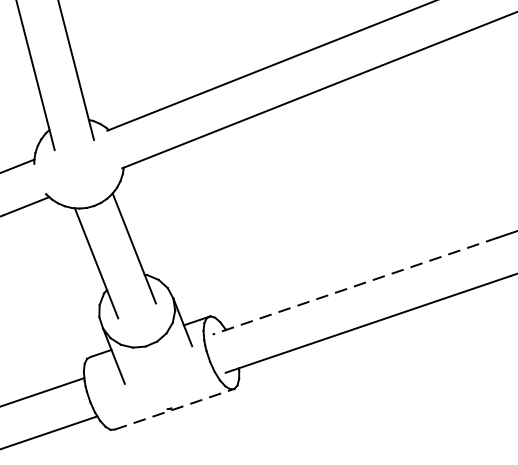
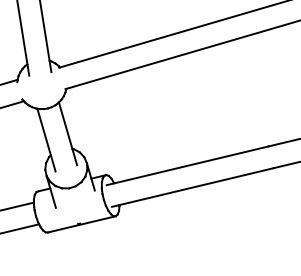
line: (354, 285) -> (187, 165), dashed -> solid
line: (175, 409) -> (82, 224), dashed -> solid

